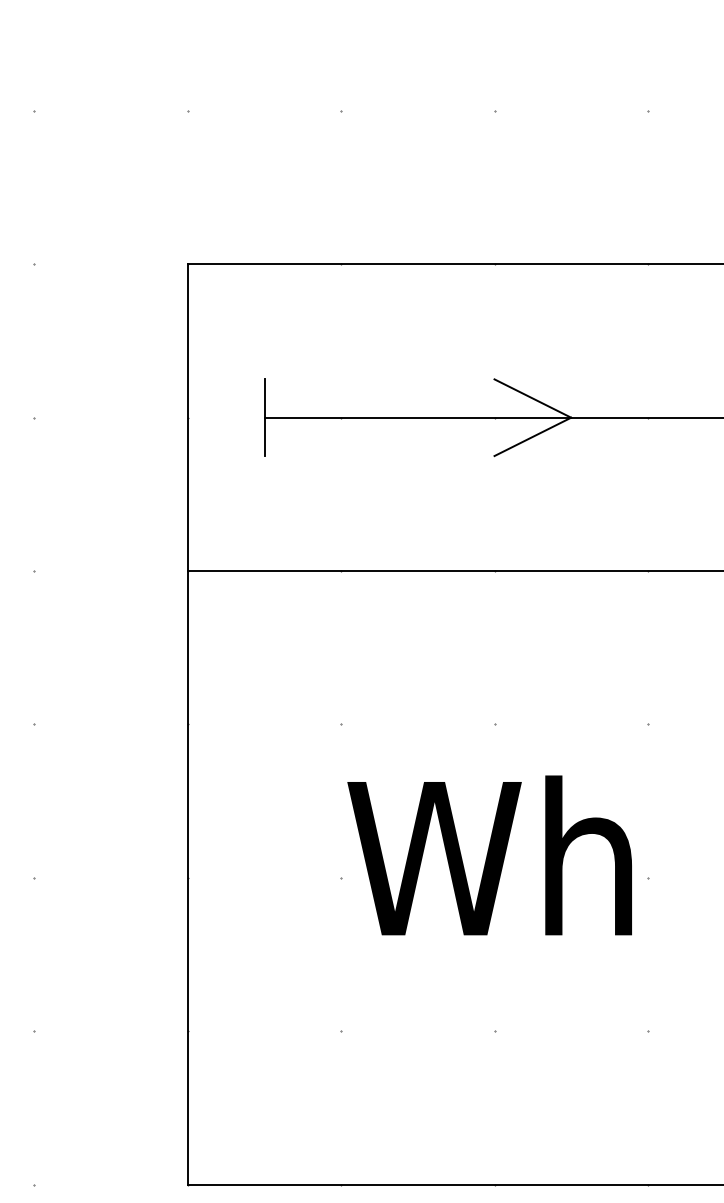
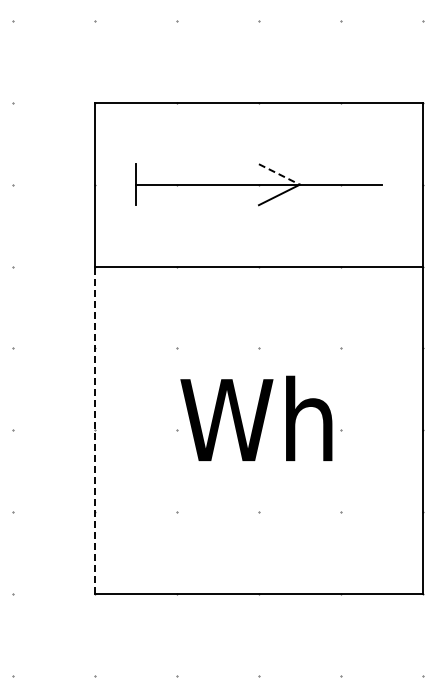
line: (533, 398) -> (279, 174), solid -> dashed
line: (188, 877) -> (95, 430), solid -> dashed

